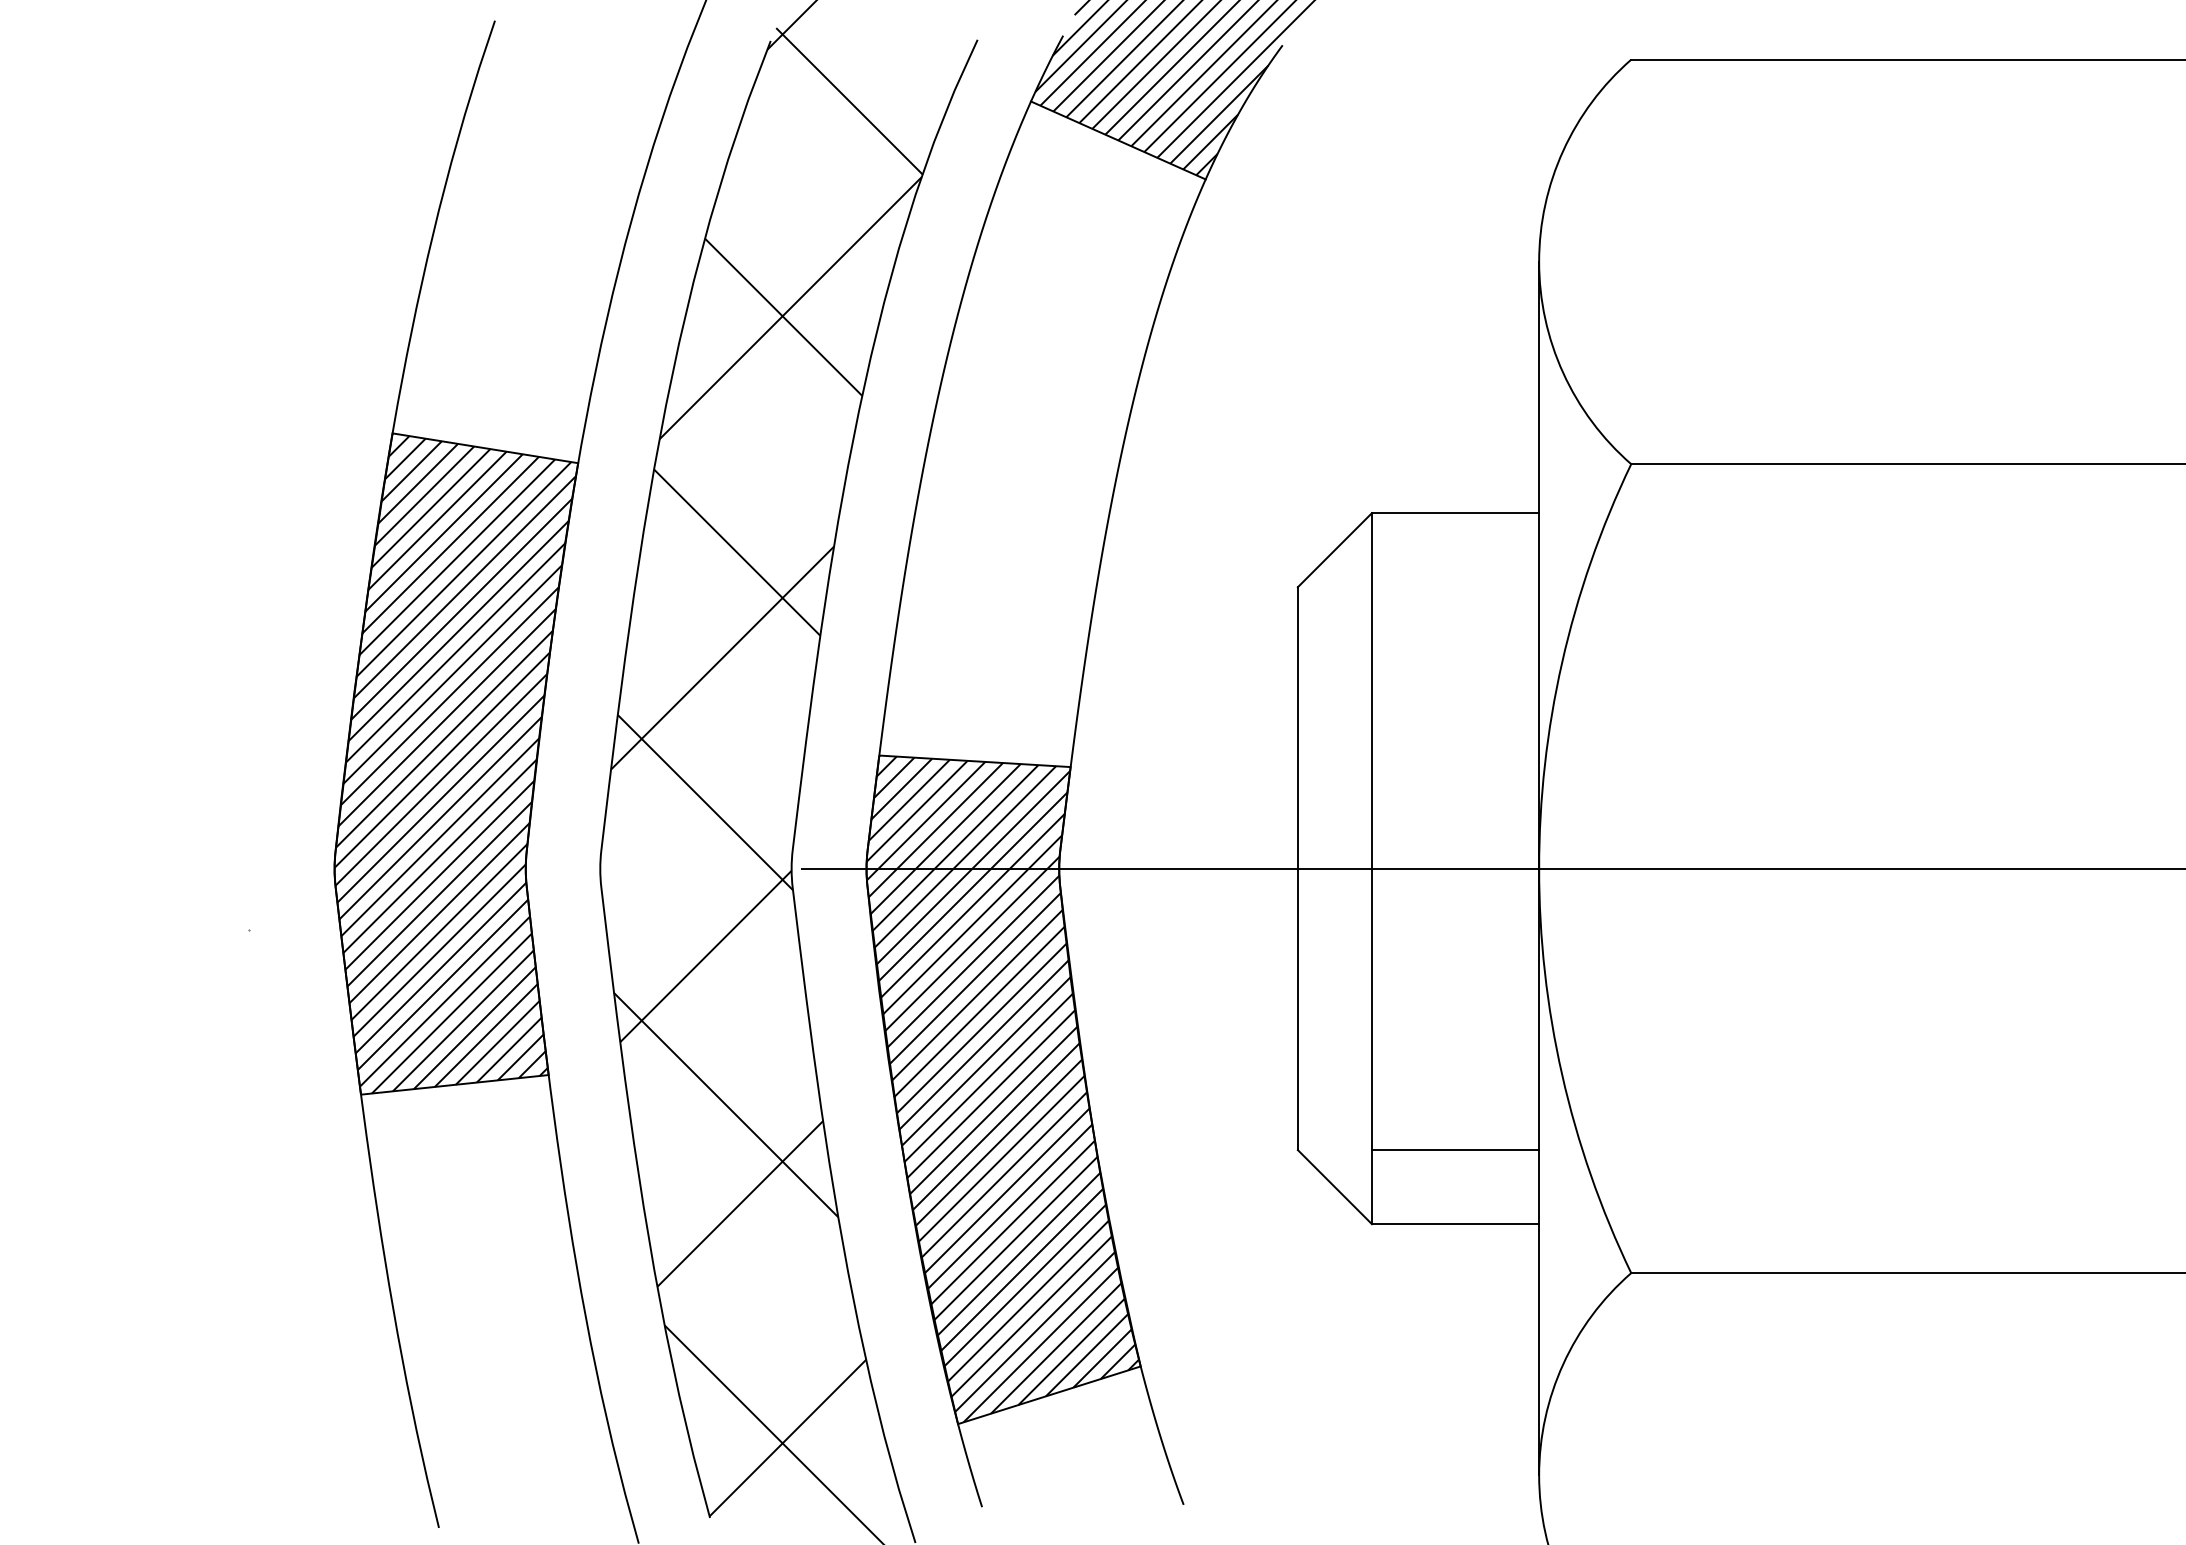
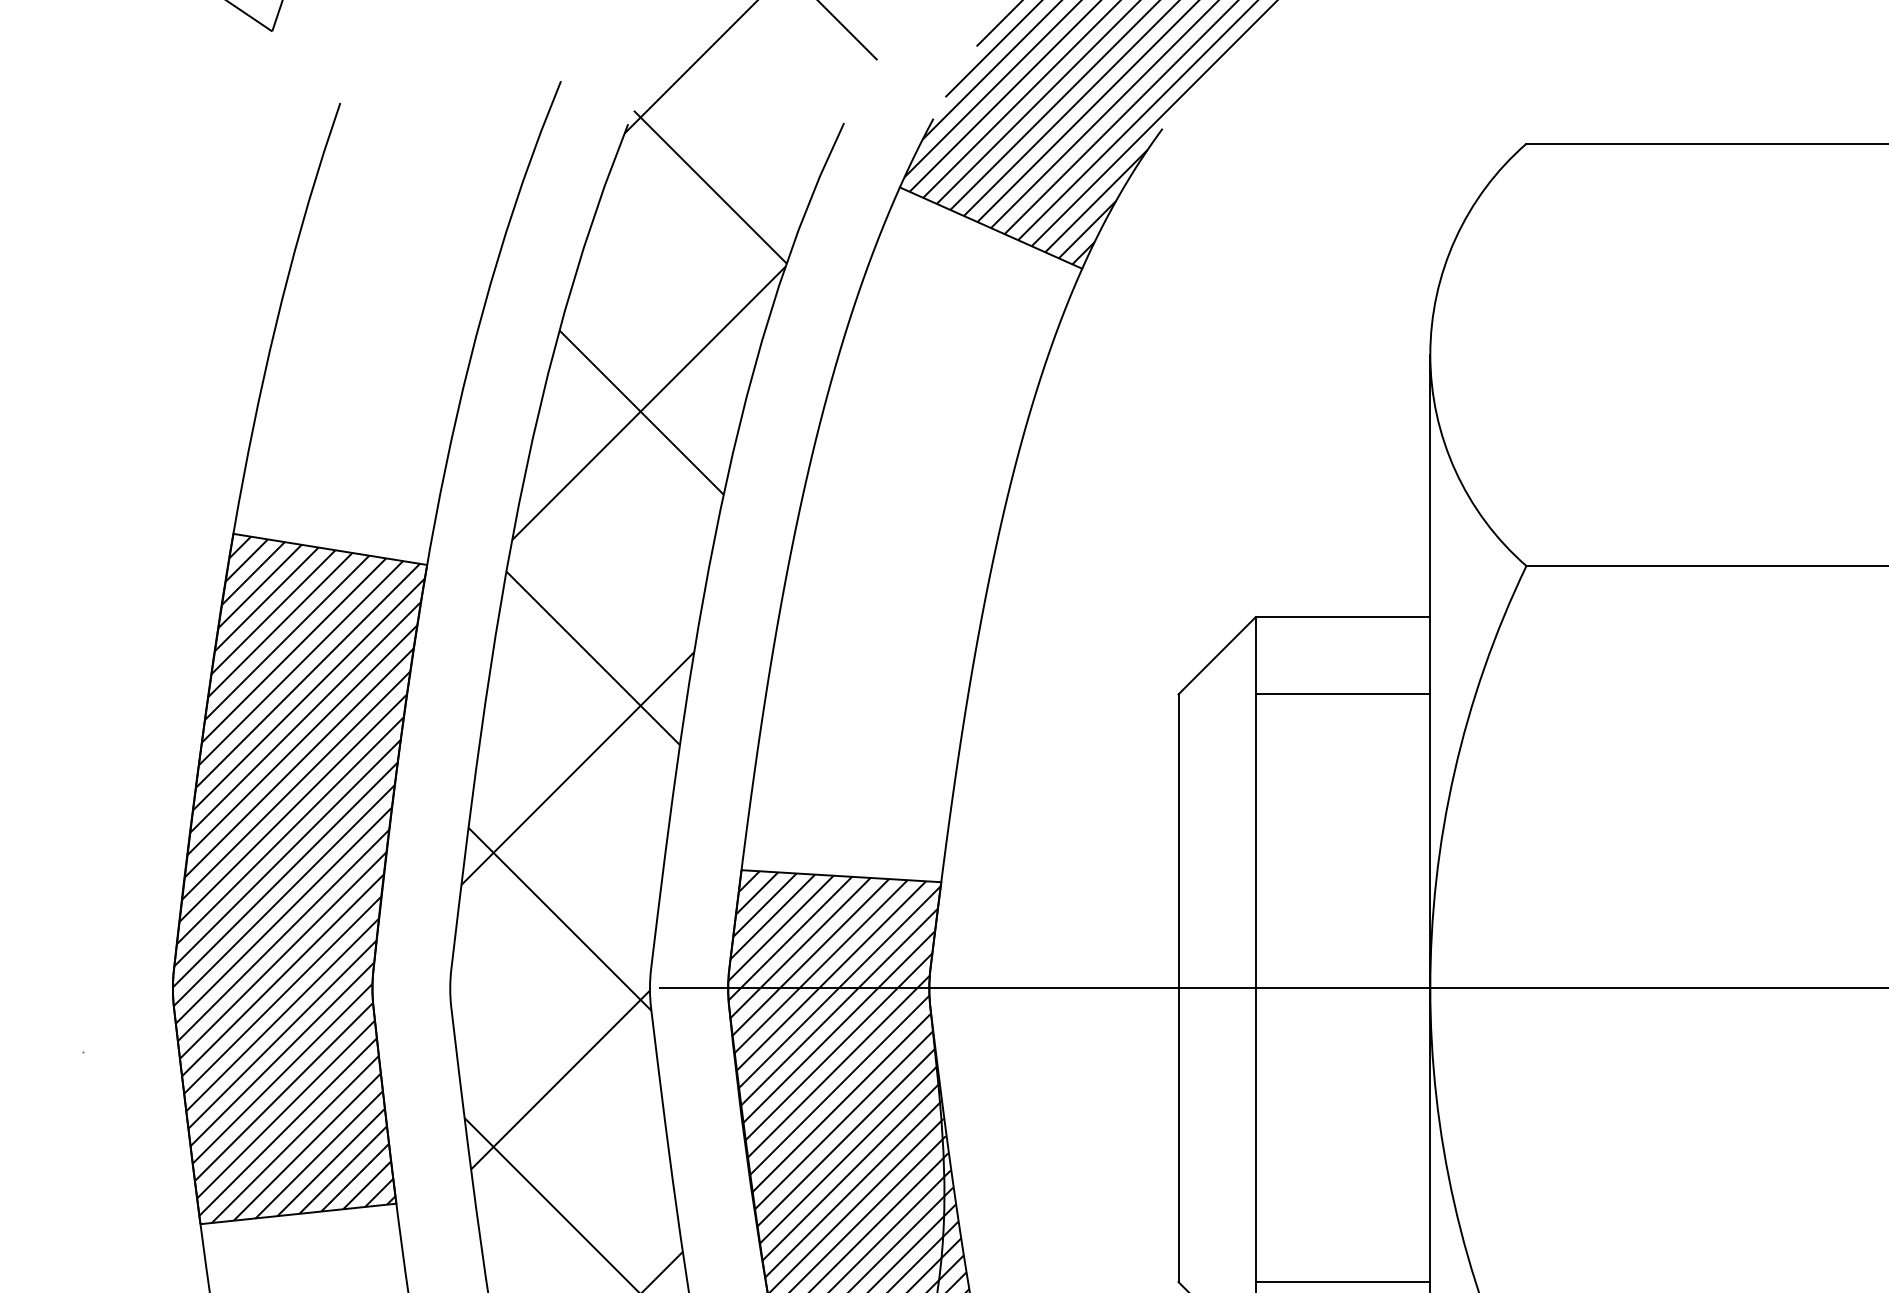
line: (1455, 587) -> (1342, 694), added

